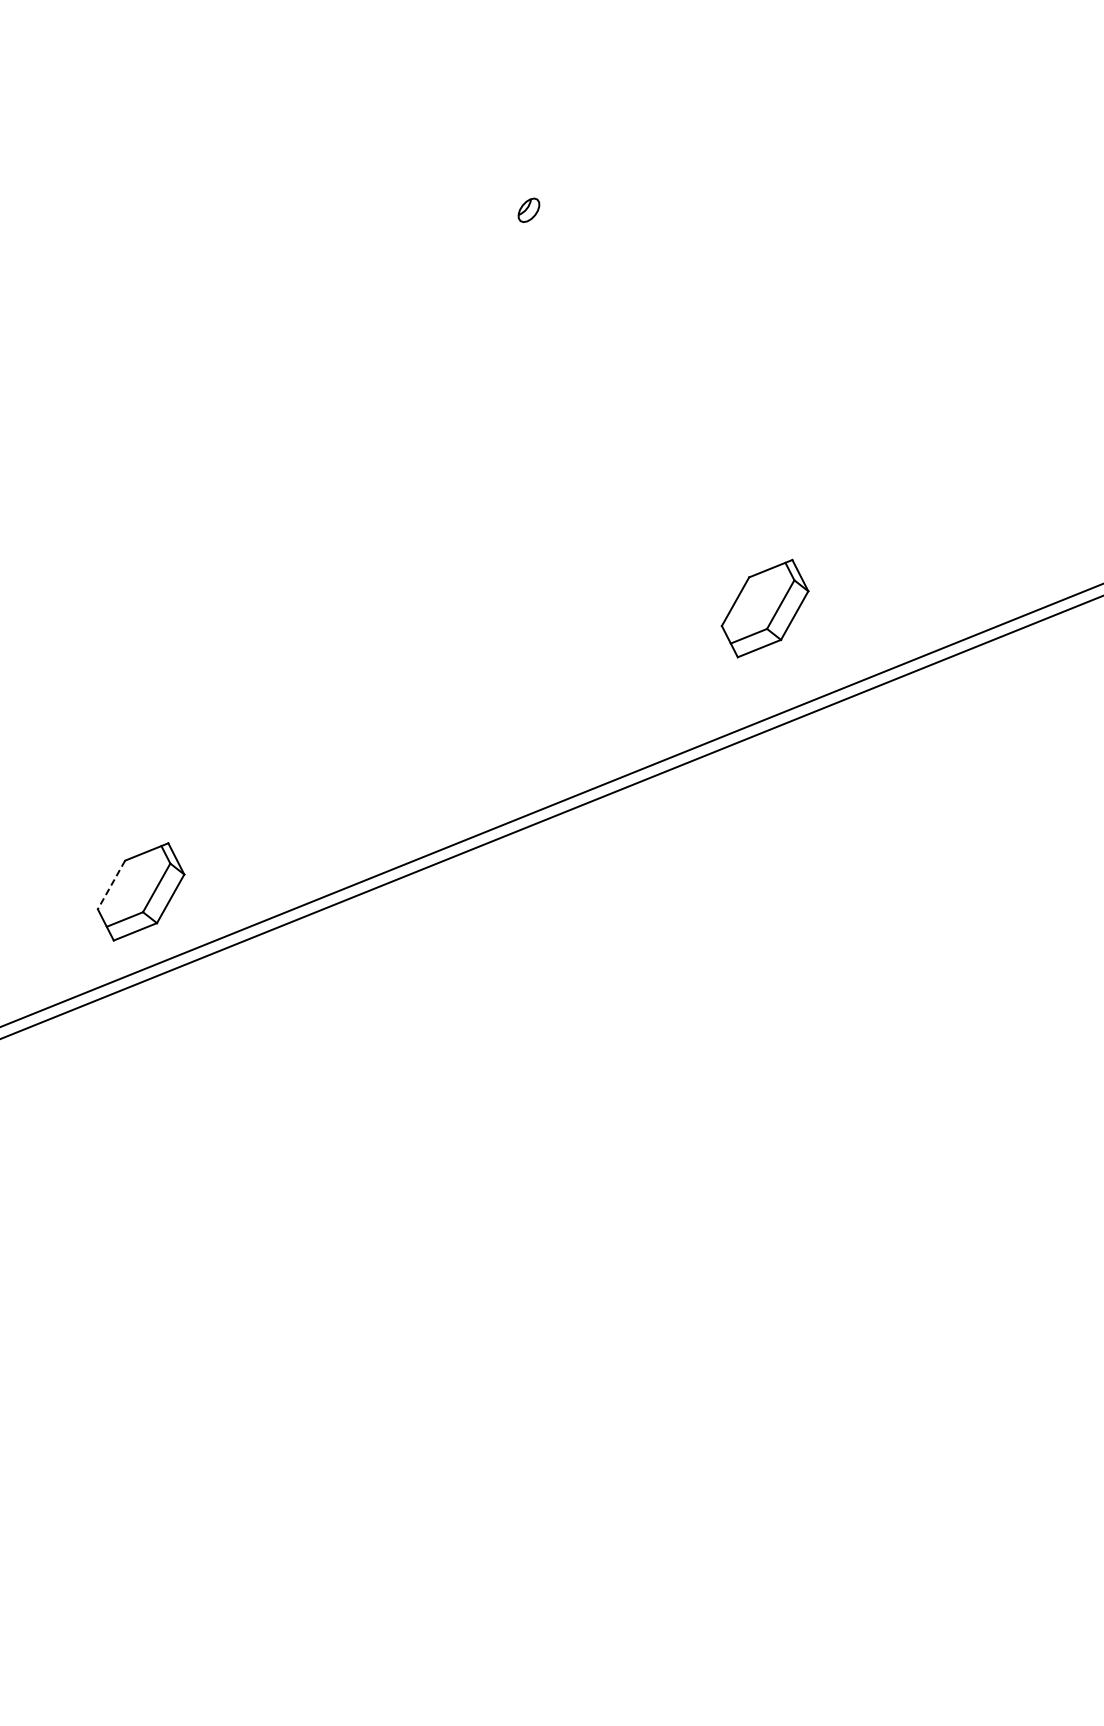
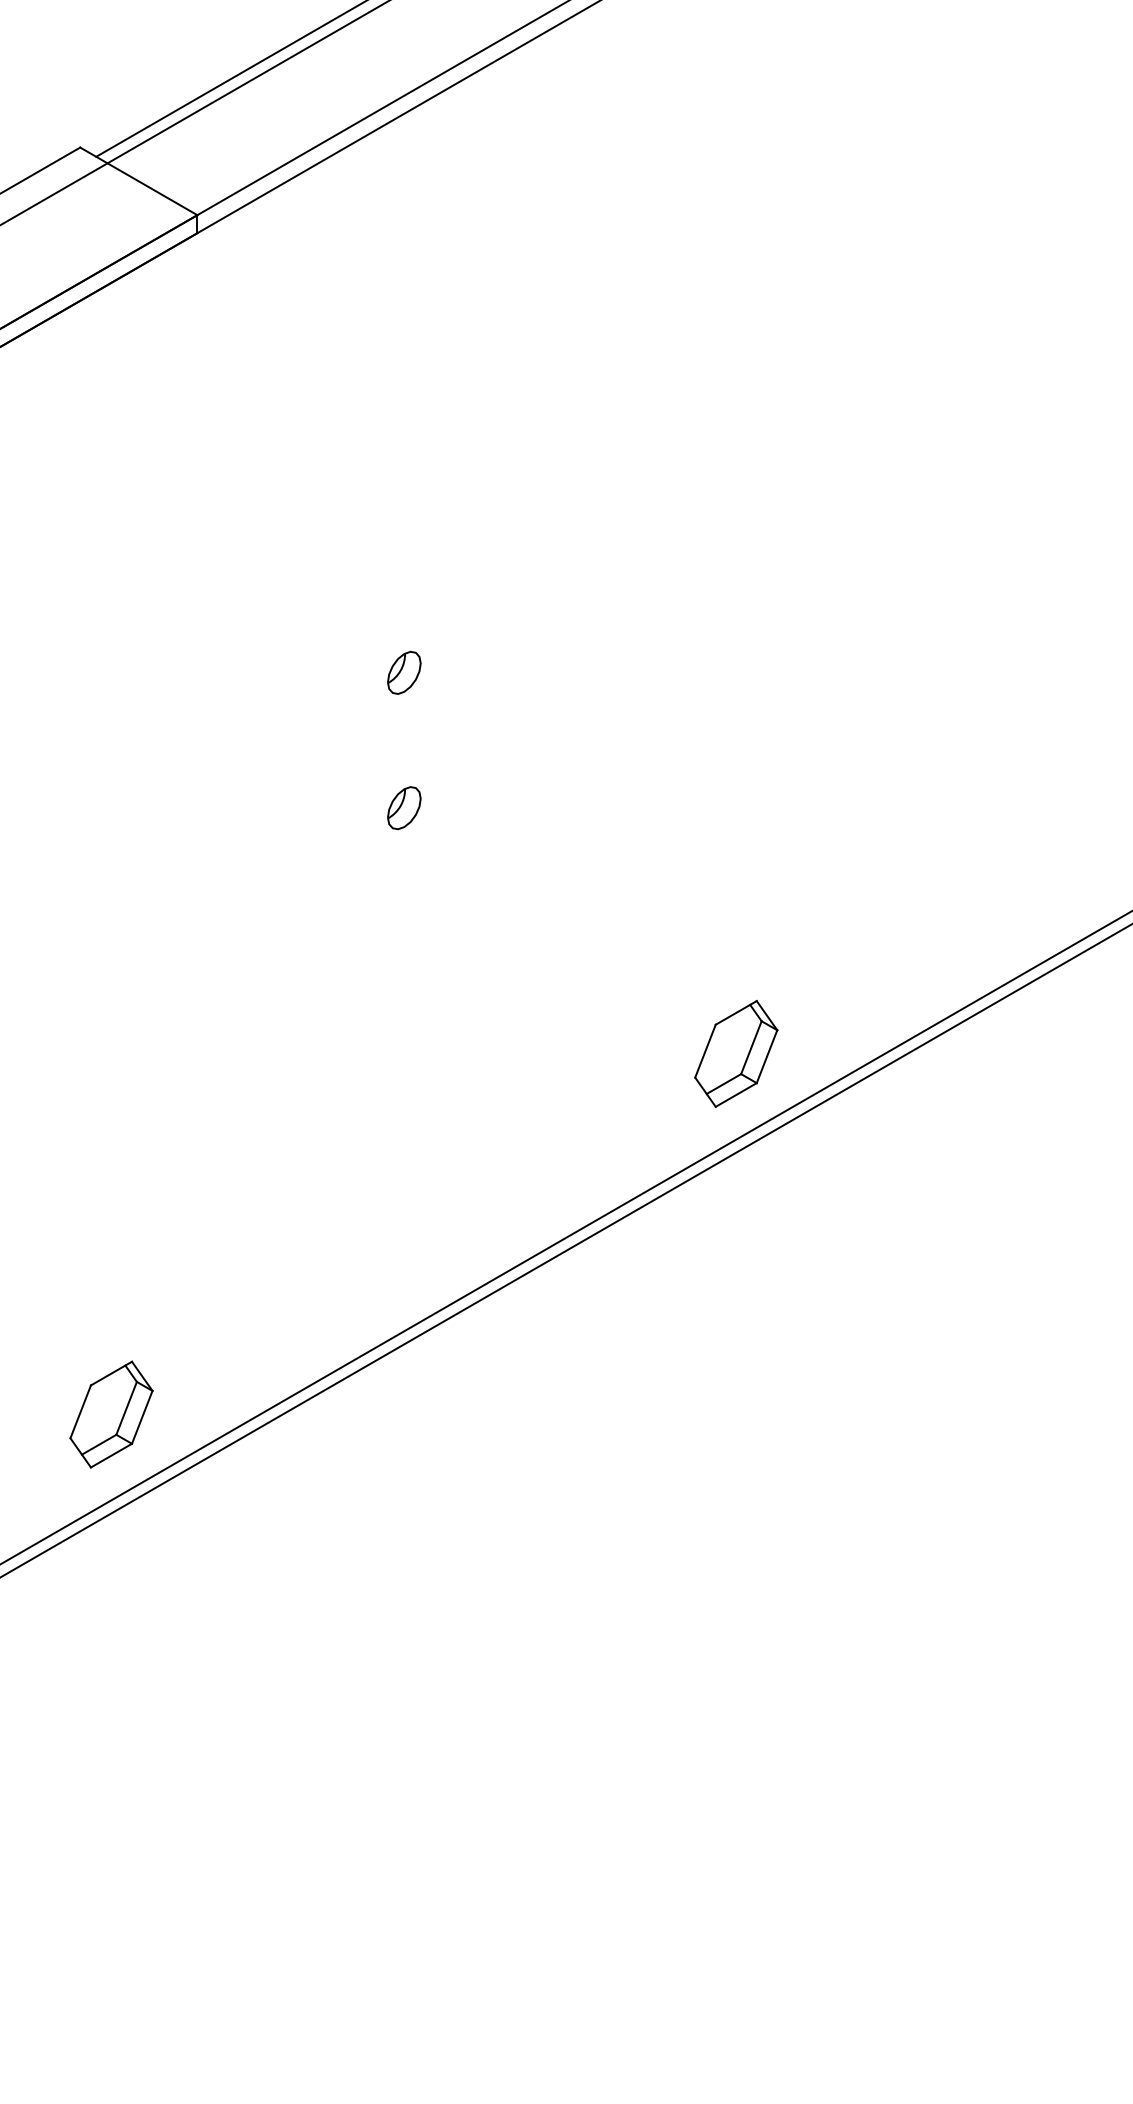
part: (529, 210) -> (404, 672), size x1.67
part: (510, 342) -> (404, 808), added
part: (765, 608) -> (736, 1053), moved
line: (111, 885) -> (80, 1412), dashed -> solid

